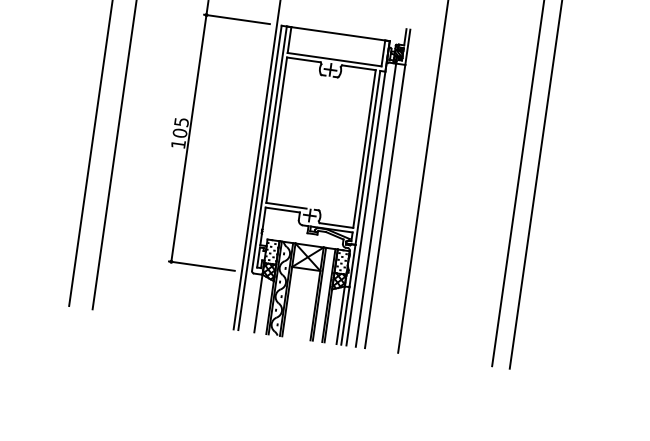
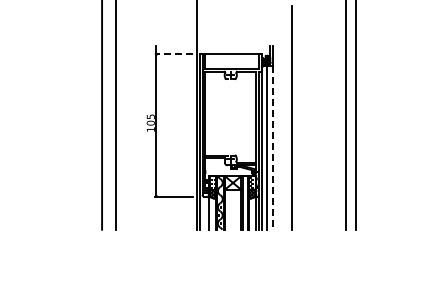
line: (236, 19) -> (173, 54), solid -> dashed
line: (384, 207) -> (272, 148), solid -> dashed

